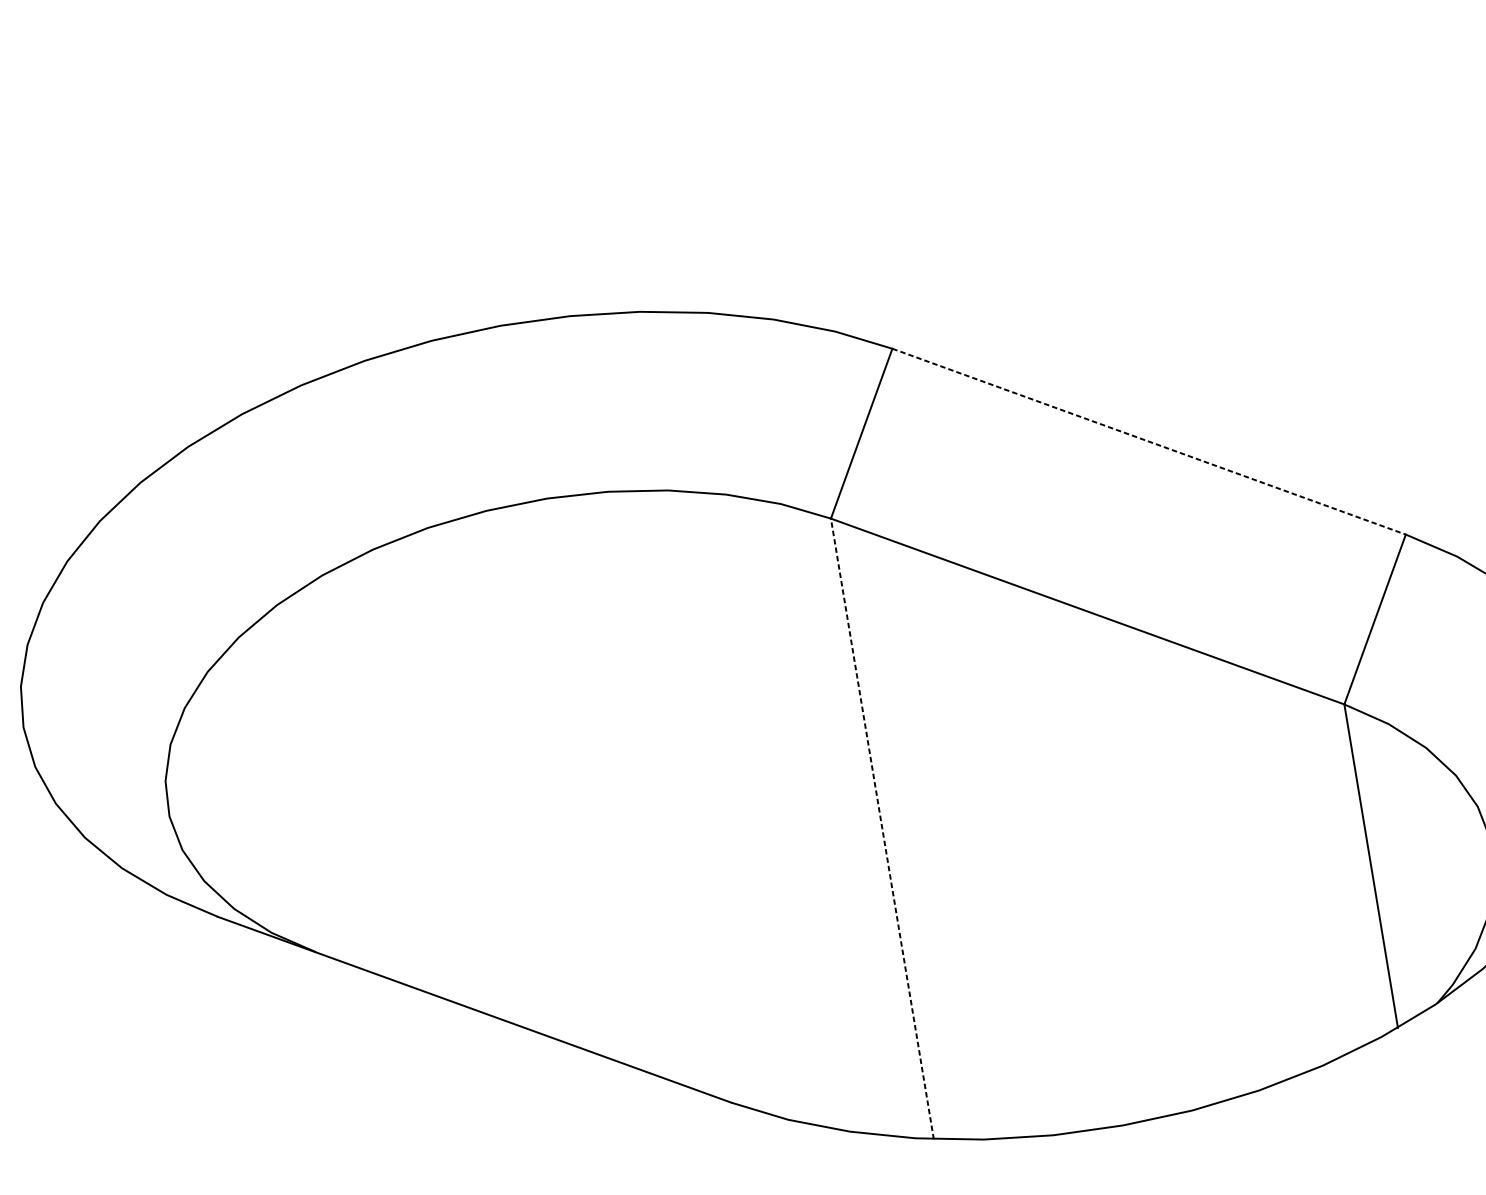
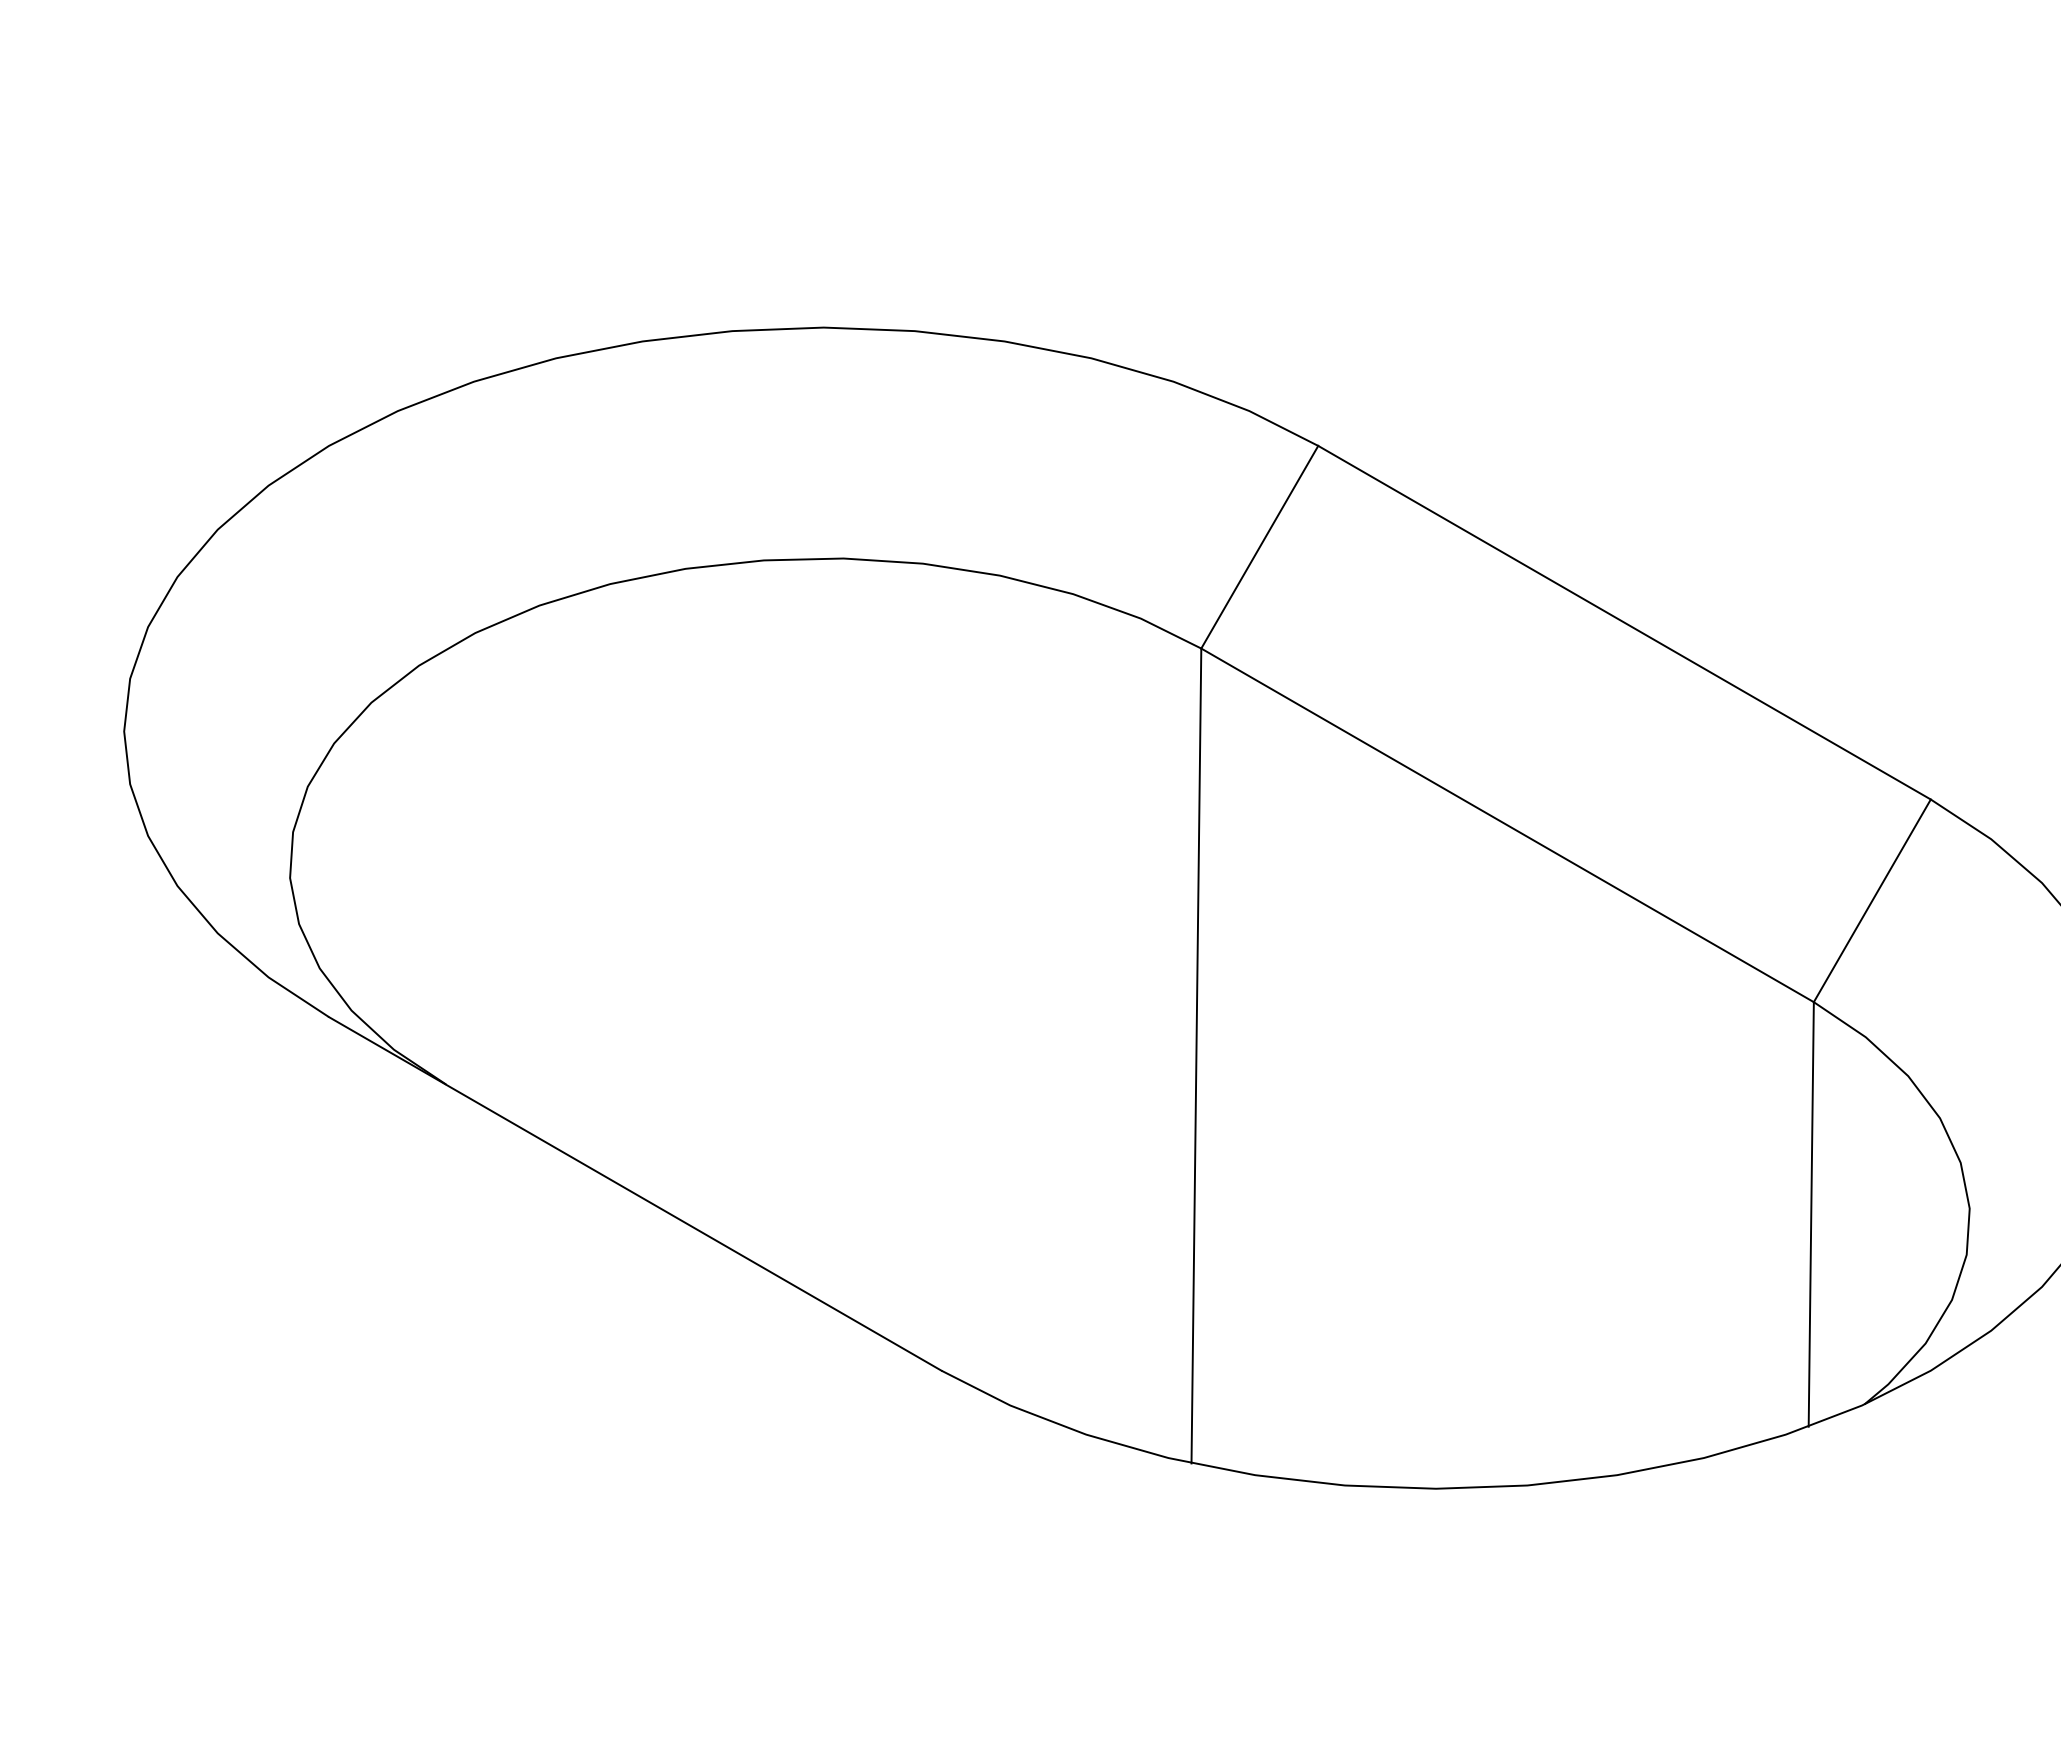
line: (1149, 441) -> (1624, 622), dashed -> solid
line: (882, 828) -> (1196, 1055), dashed -> solid

